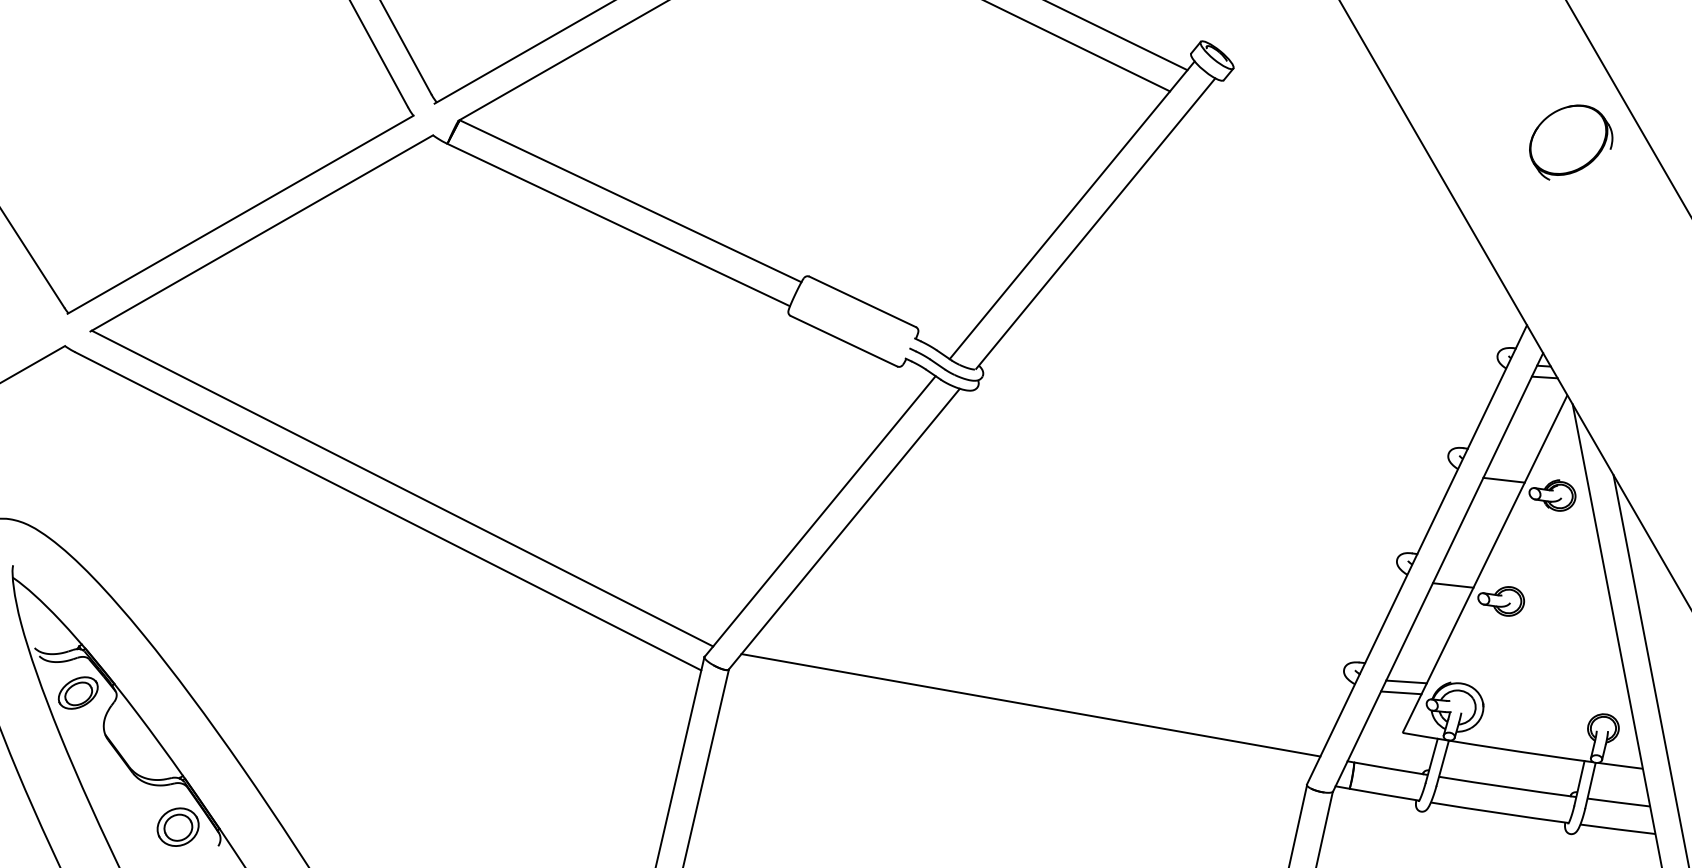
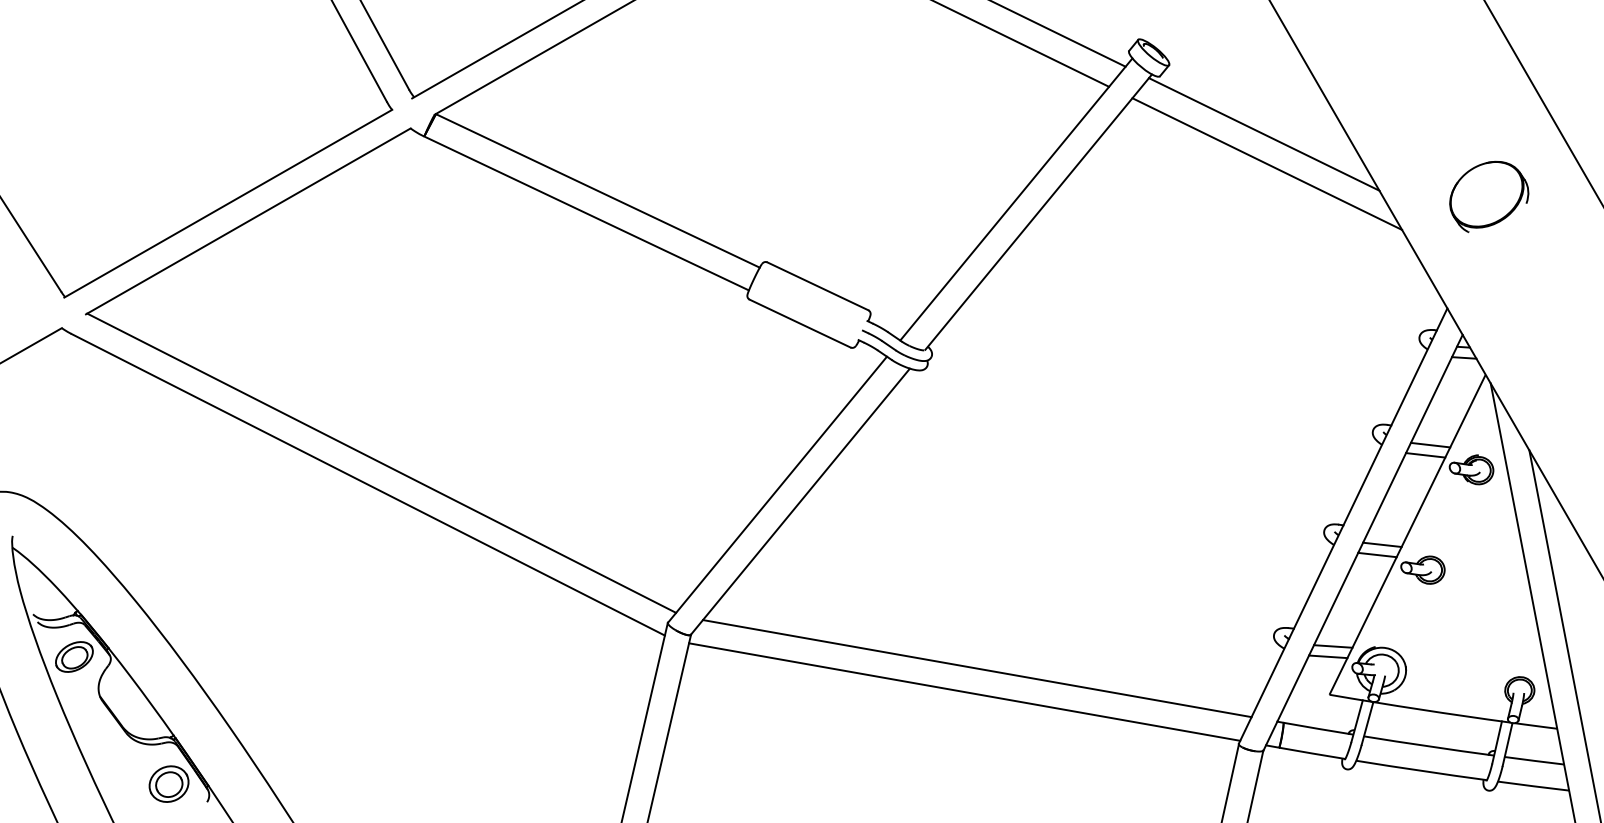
line: (1333, 141) -> (1264, 134), added
part: (1571, 142) -> (1489, 196), moved
line: (1336, 172) -> (1266, 163), added
line: (1509, 469) -> (1430, 445), added
line: (1458, 574) -> (1382, 544), added
line: (1017, 729) -> (964, 691), added

